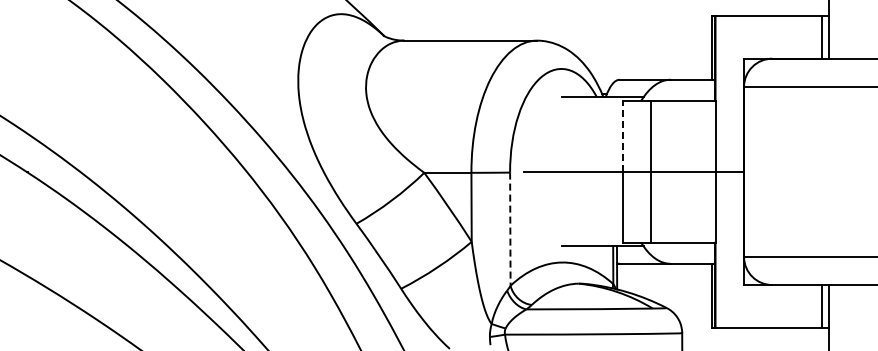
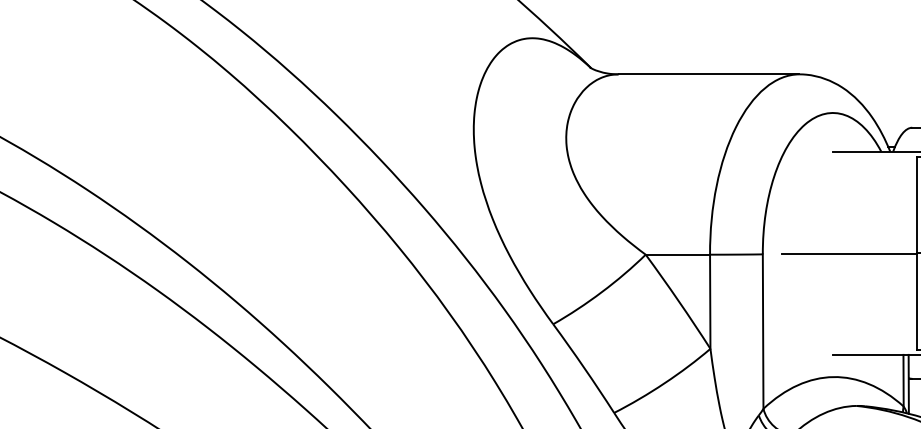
line: (622, 135) -> (916, 203), dashed -> solid
line: (510, 229) -> (763, 332), dashed -> solid

